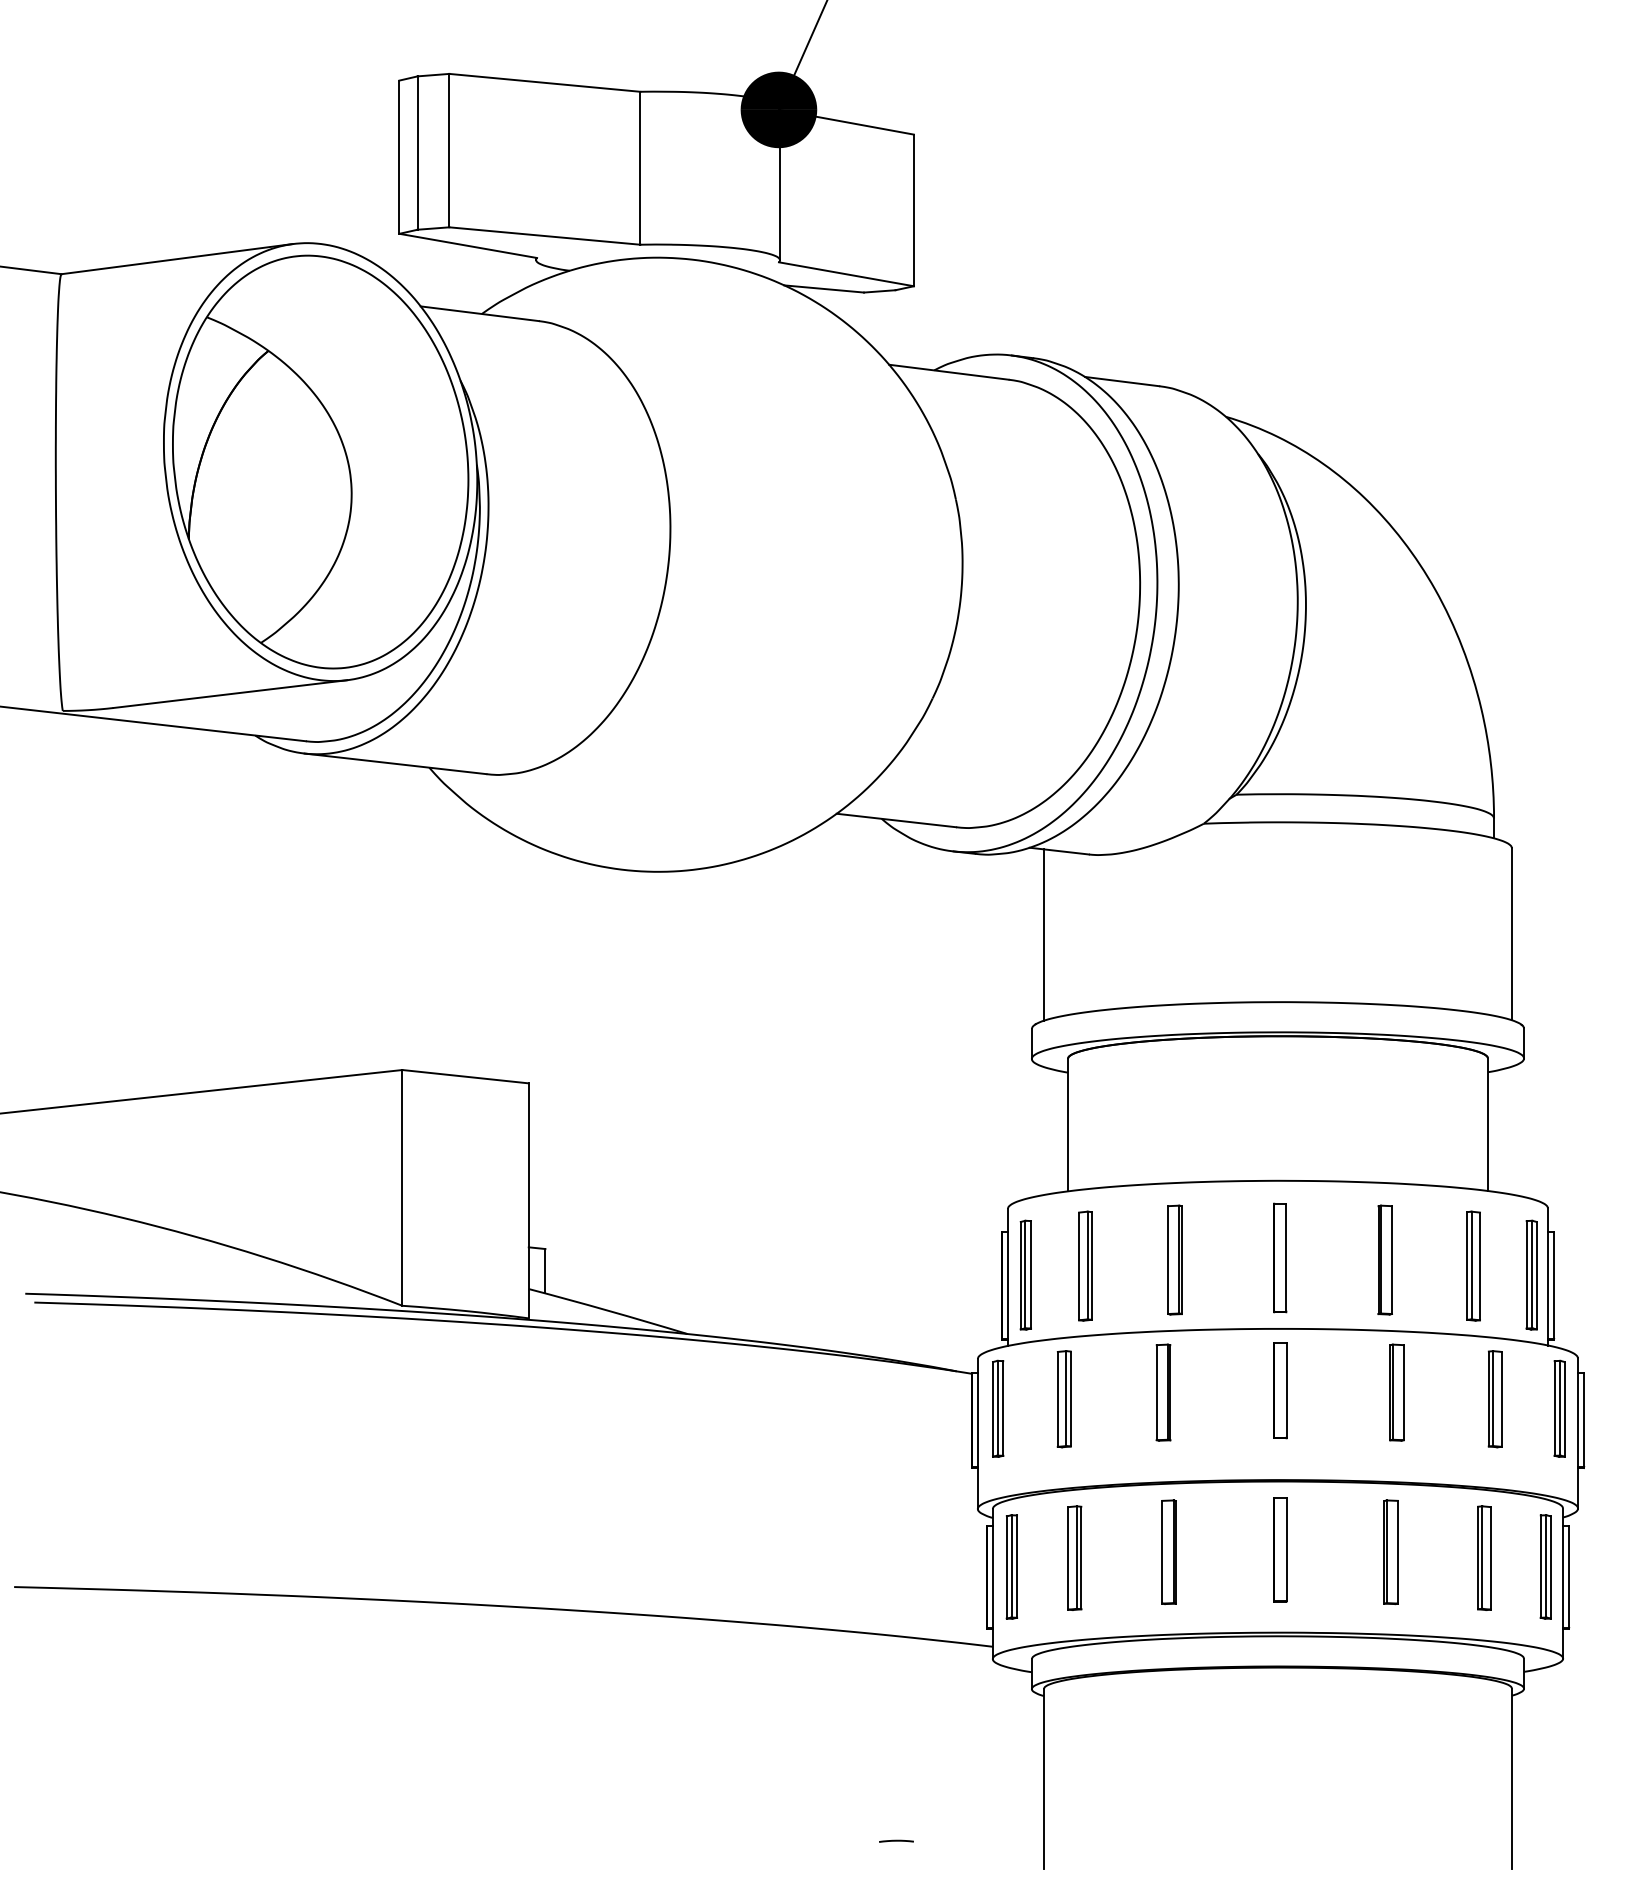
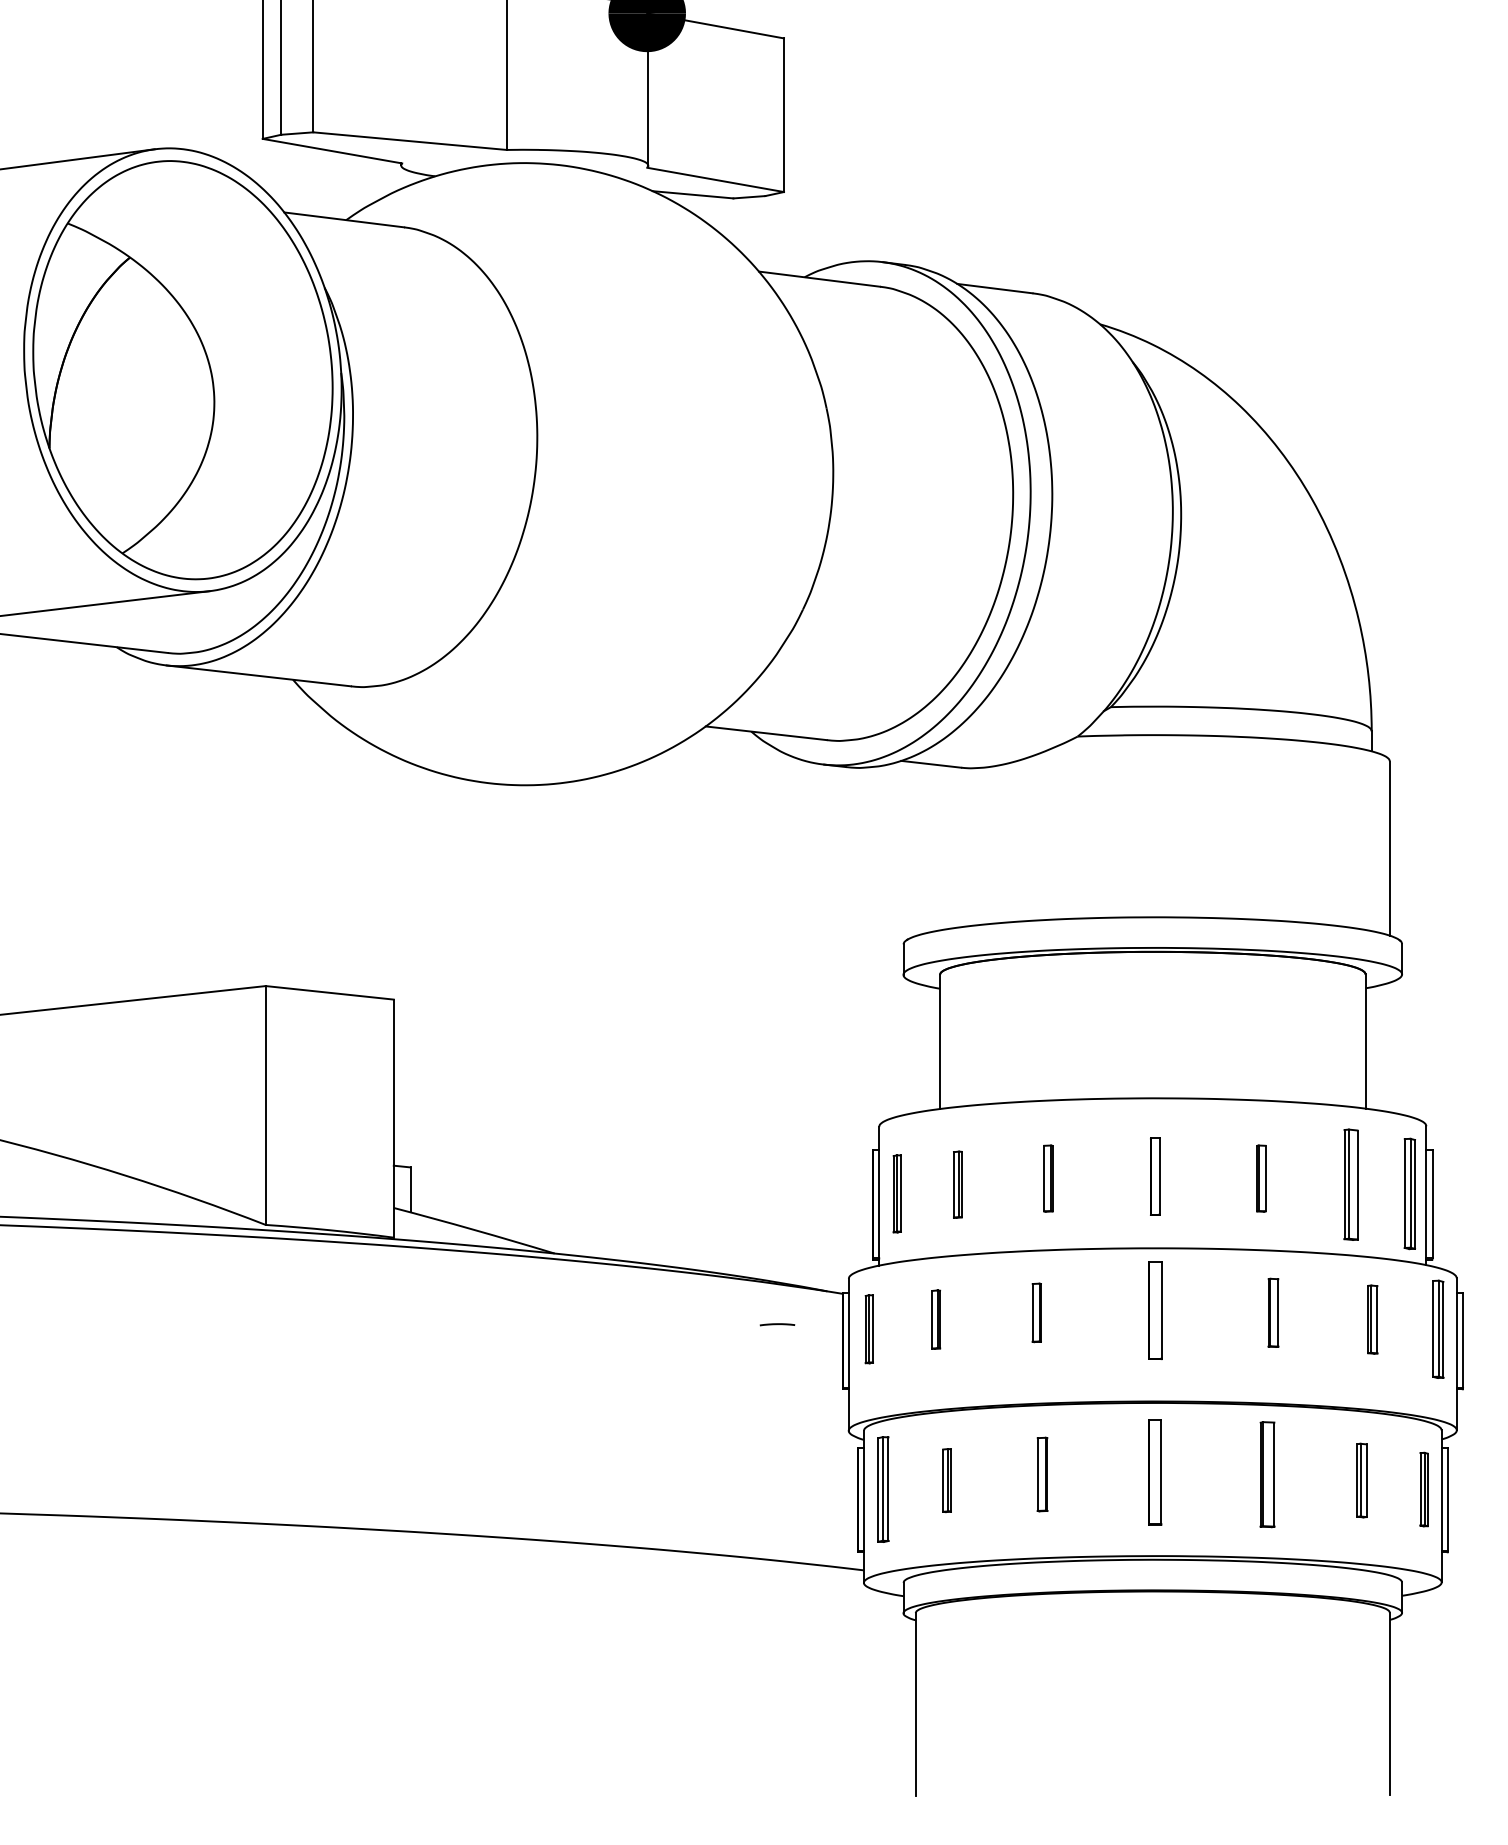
line: (1043, 934) -> (915, 848), removed
part: (1280, 1257) -> (1155, 1176), size x0.7
part: (1174, 1259) -> (1047, 1178), size x0.6
part: (1384, 1259) -> (1260, 1178), size x0.6
part: (1085, 1265) -> (957, 1184), size x0.6
part: (1025, 1274) -> (897, 1193), size x0.7
part: (1163, 1392) -> (1036, 1312), size x0.6
part: (1396, 1392) -> (1272, 1312), size x0.7
part: (1063, 1399) -> (935, 1319), size x0.6
part: (1494, 1399) -> (1372, 1319), size x0.7
part: (998, 1408) -> (869, 1328), size x0.7
part: (1168, 1551) -> (1041, 1473), size x0.7
part: (1074, 1557) -> (946, 1479), size x0.6
part: (1484, 1557) -> (1362, 1479), size x0.7
part: (1545, 1566) -> (1423, 1489), size x0.7
line: (896, 1840) -> (777, 1323), moved

